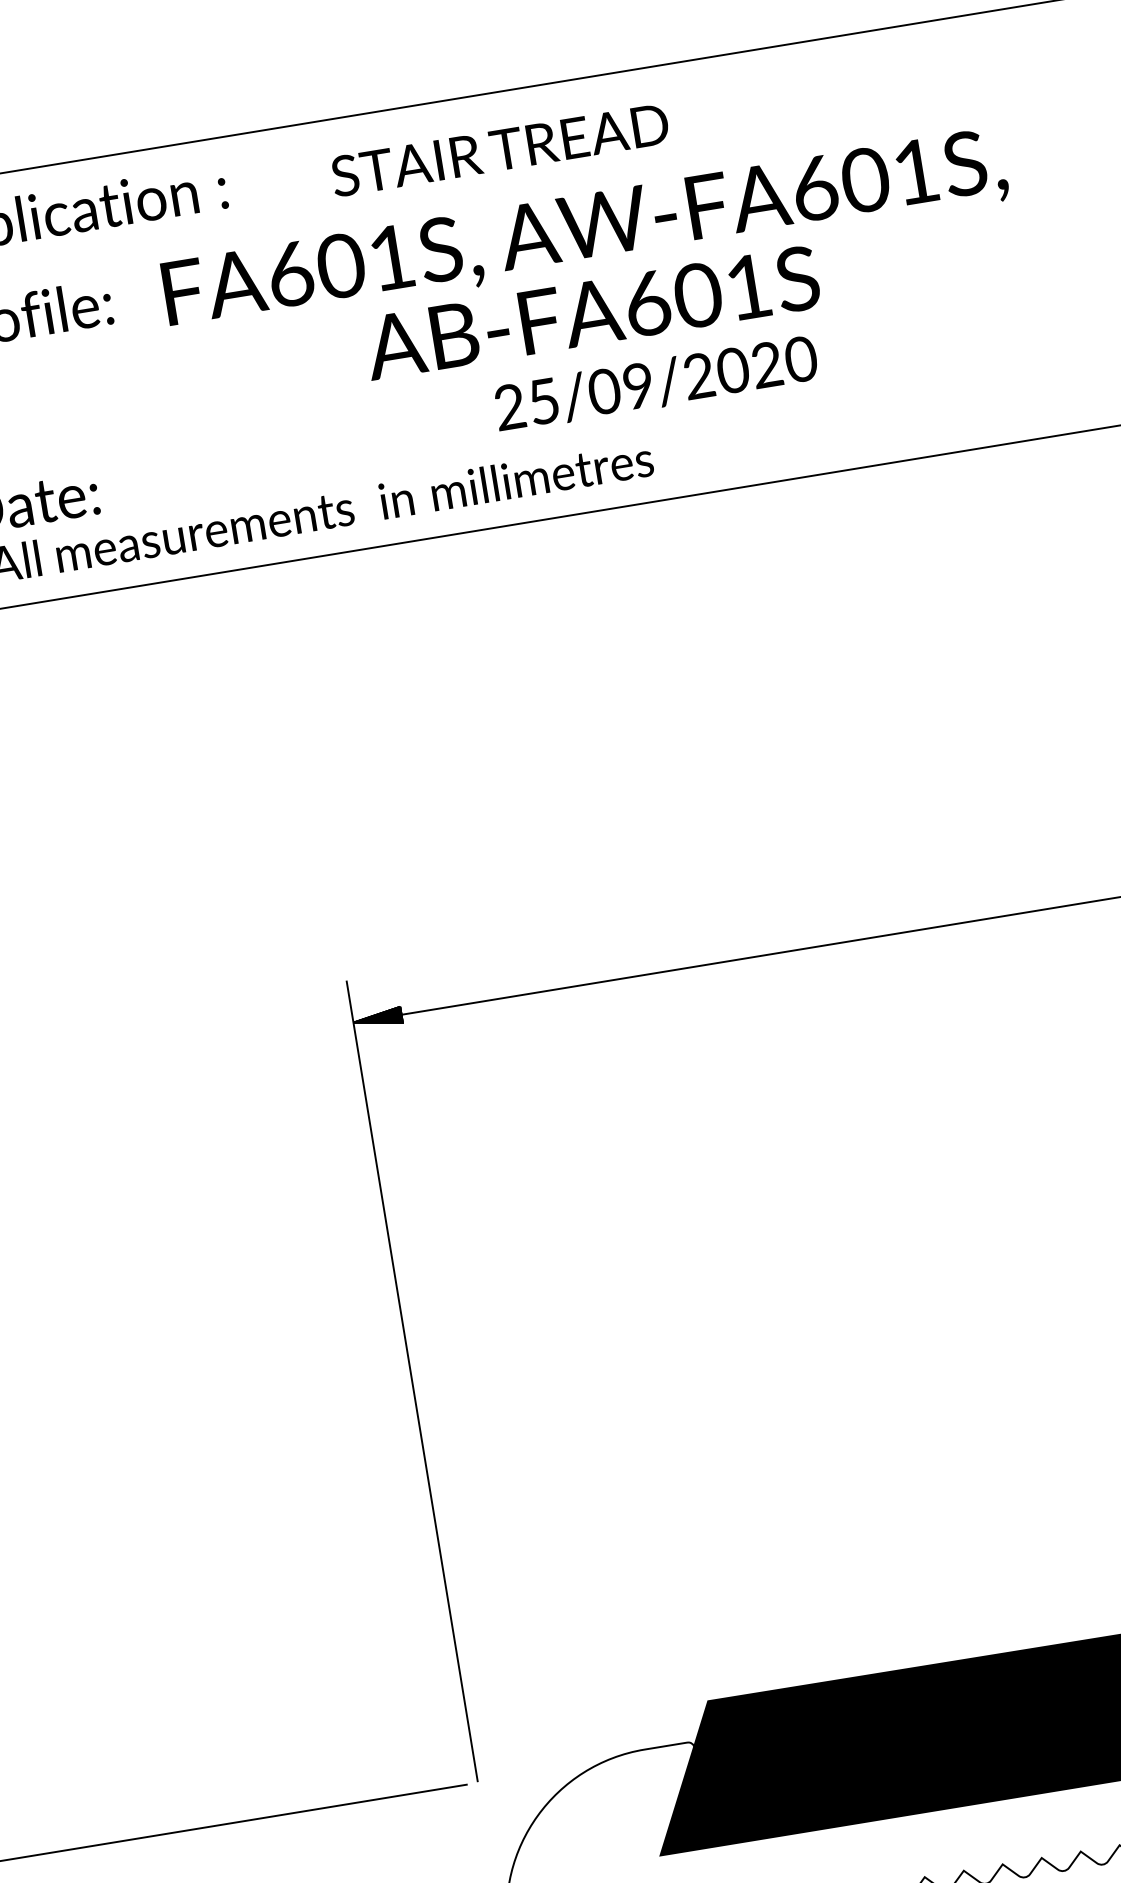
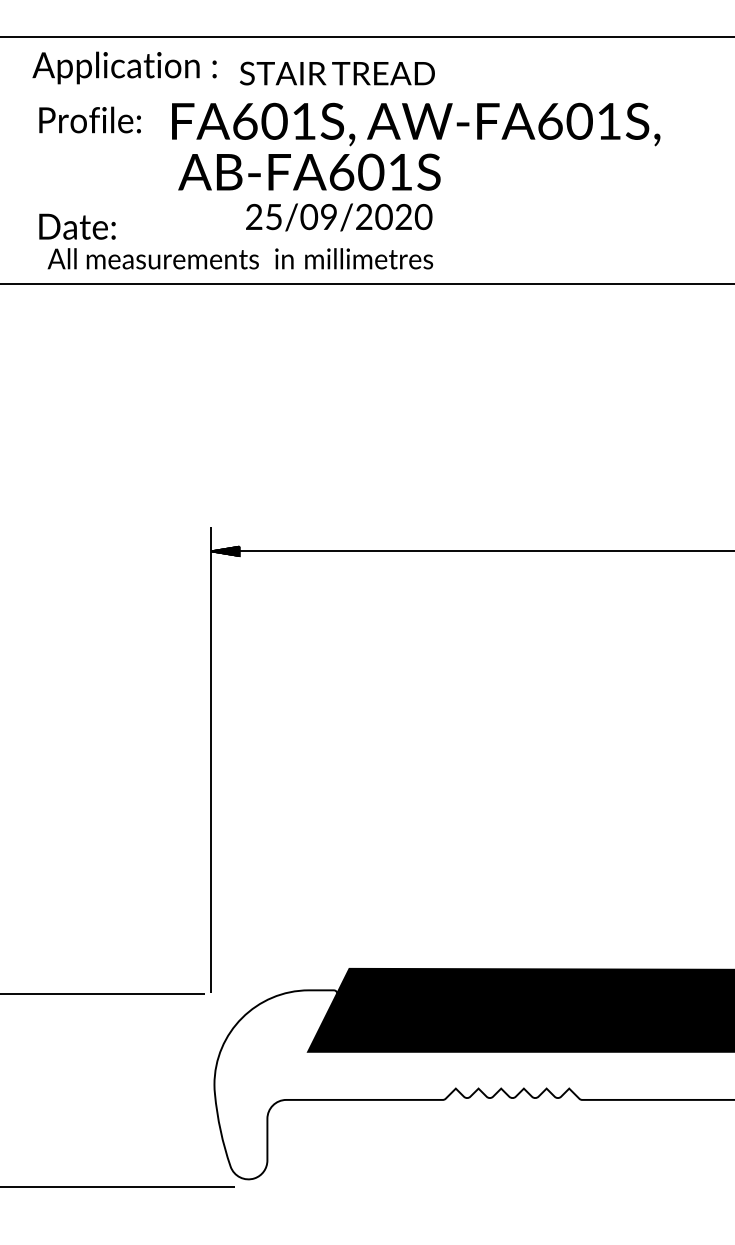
text: (500, 150) -> (337, 73), moved
text: (591, 311) -> (309, 171), moved
text: (656, 383) -> (339, 217), moved

